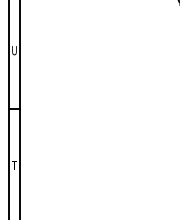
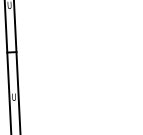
text: (14, 164) -> (14, 96), T -> U

